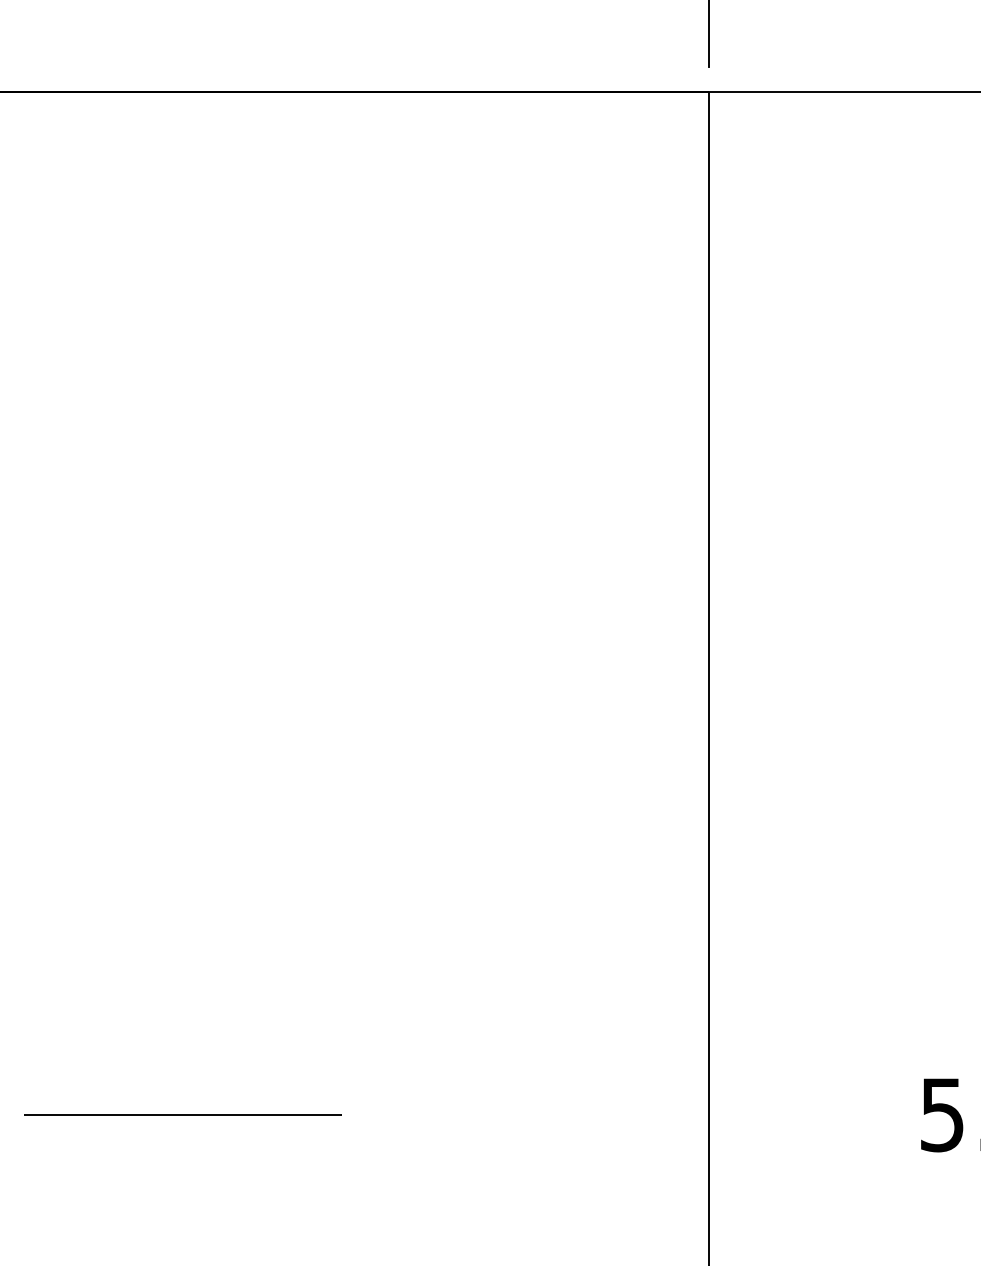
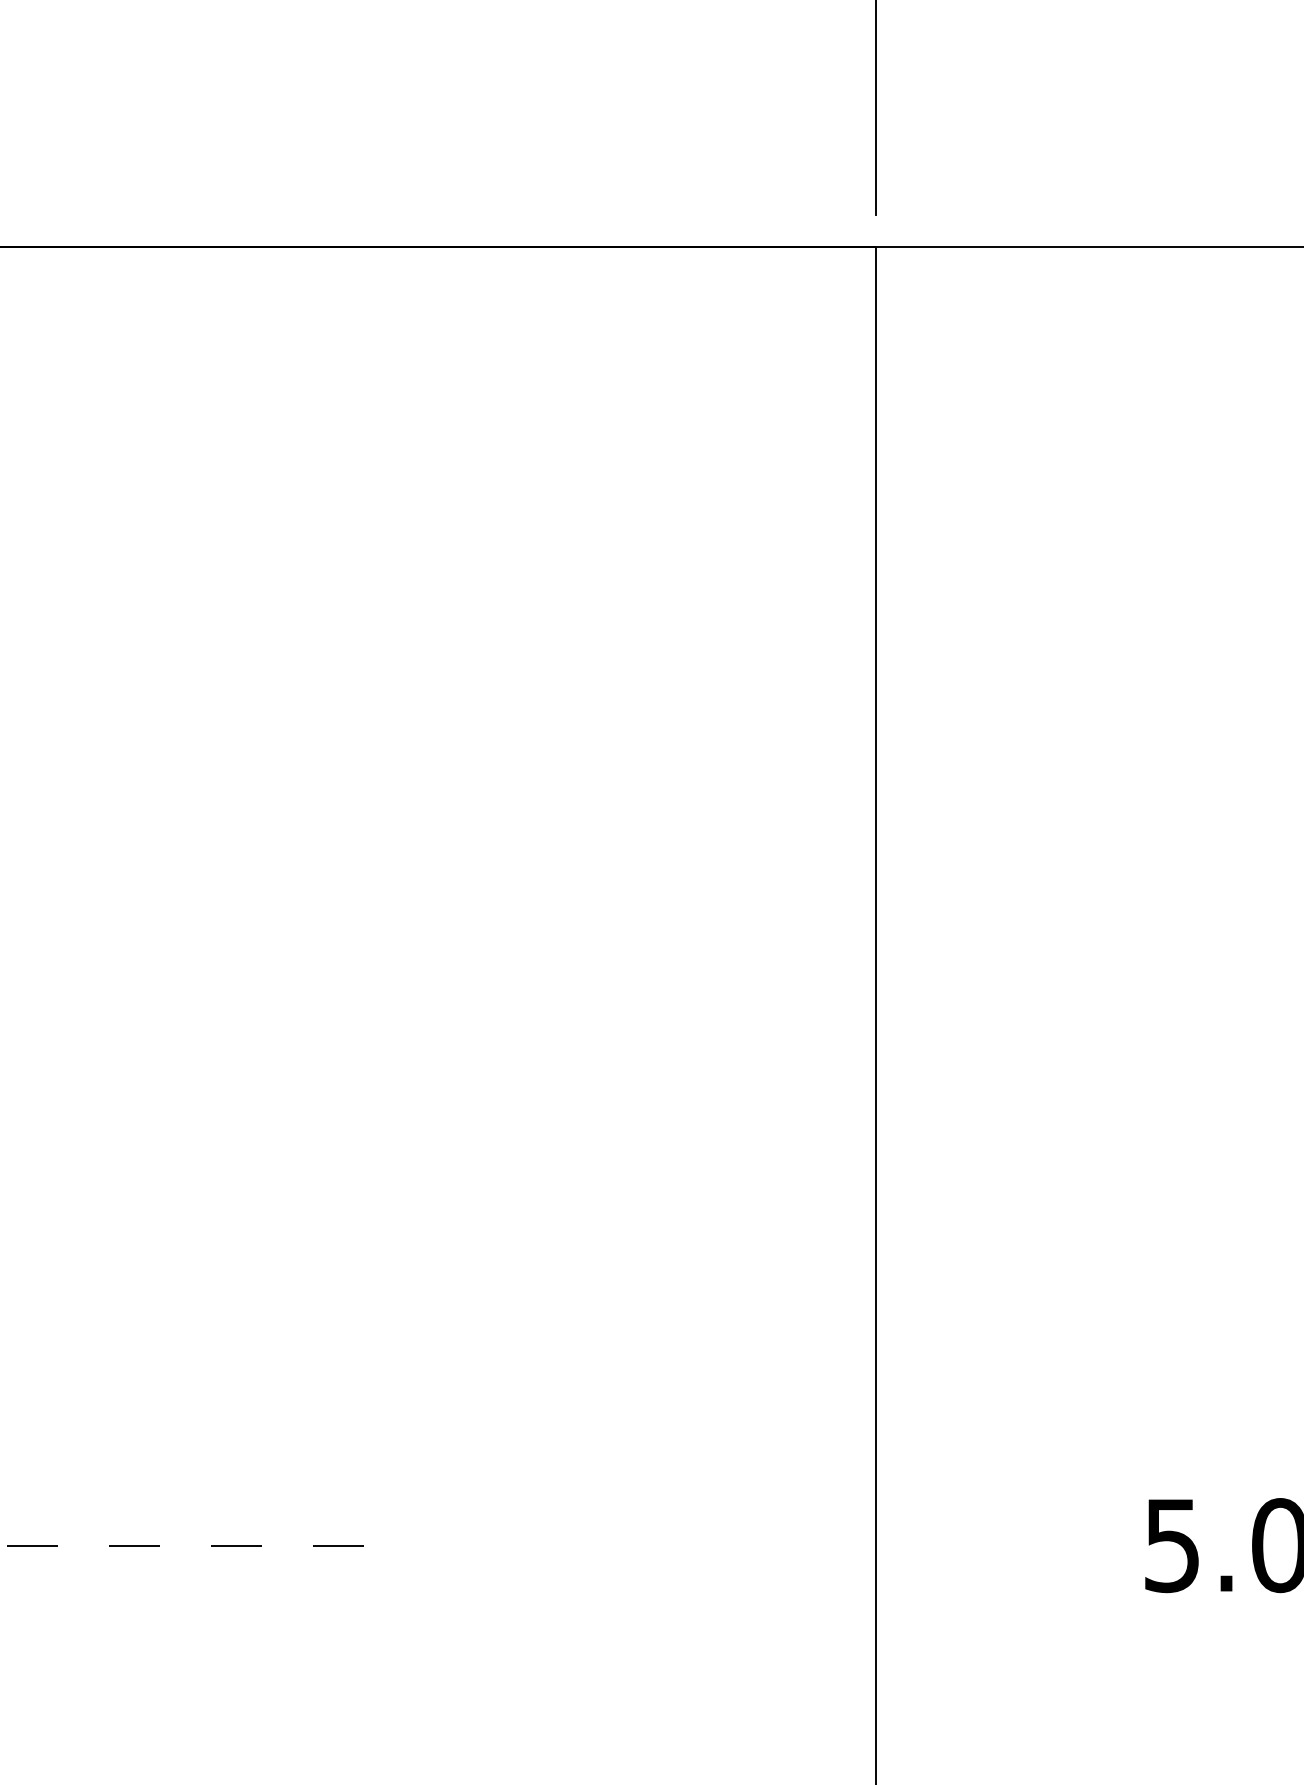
line: (183, 1114) -> (209, 1545), solid -> dashed

